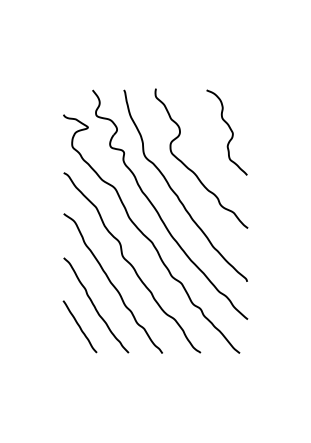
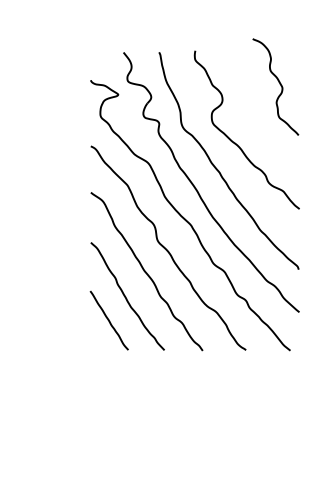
curve: (229, 129) -> (278, 83), moved

